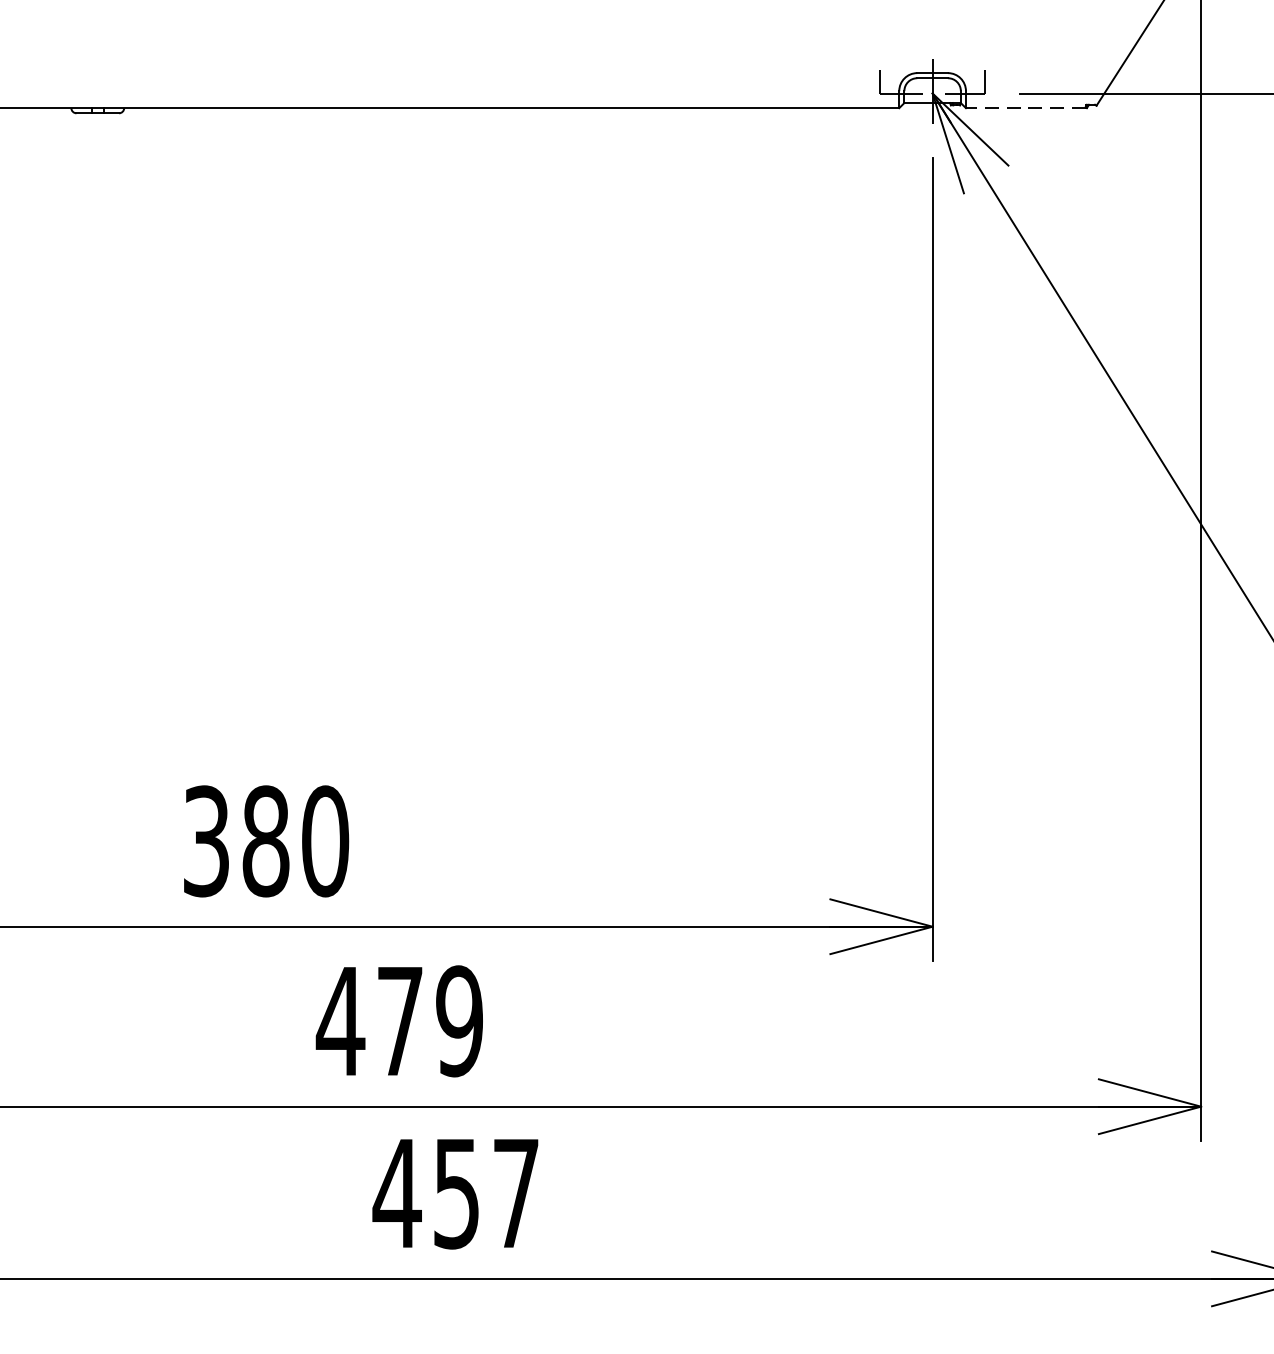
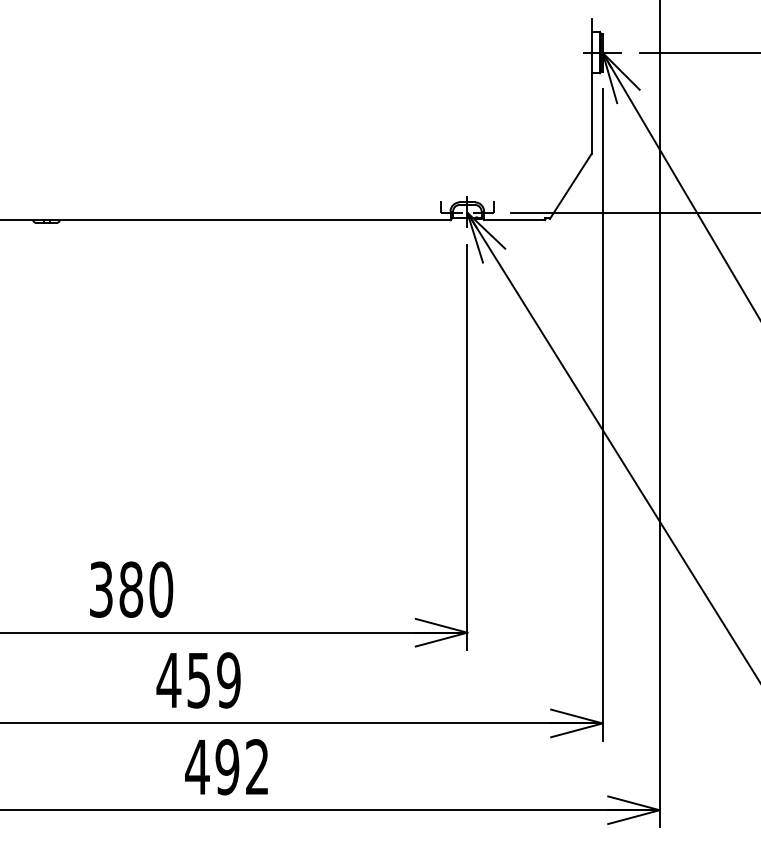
line: (1024, 108) -> (513, 220), dashed -> solid
text: (399, 1021) -> (198, 680), 479 -> 459
text: (484, 1194) -> (241, 767), 457 -> 492

